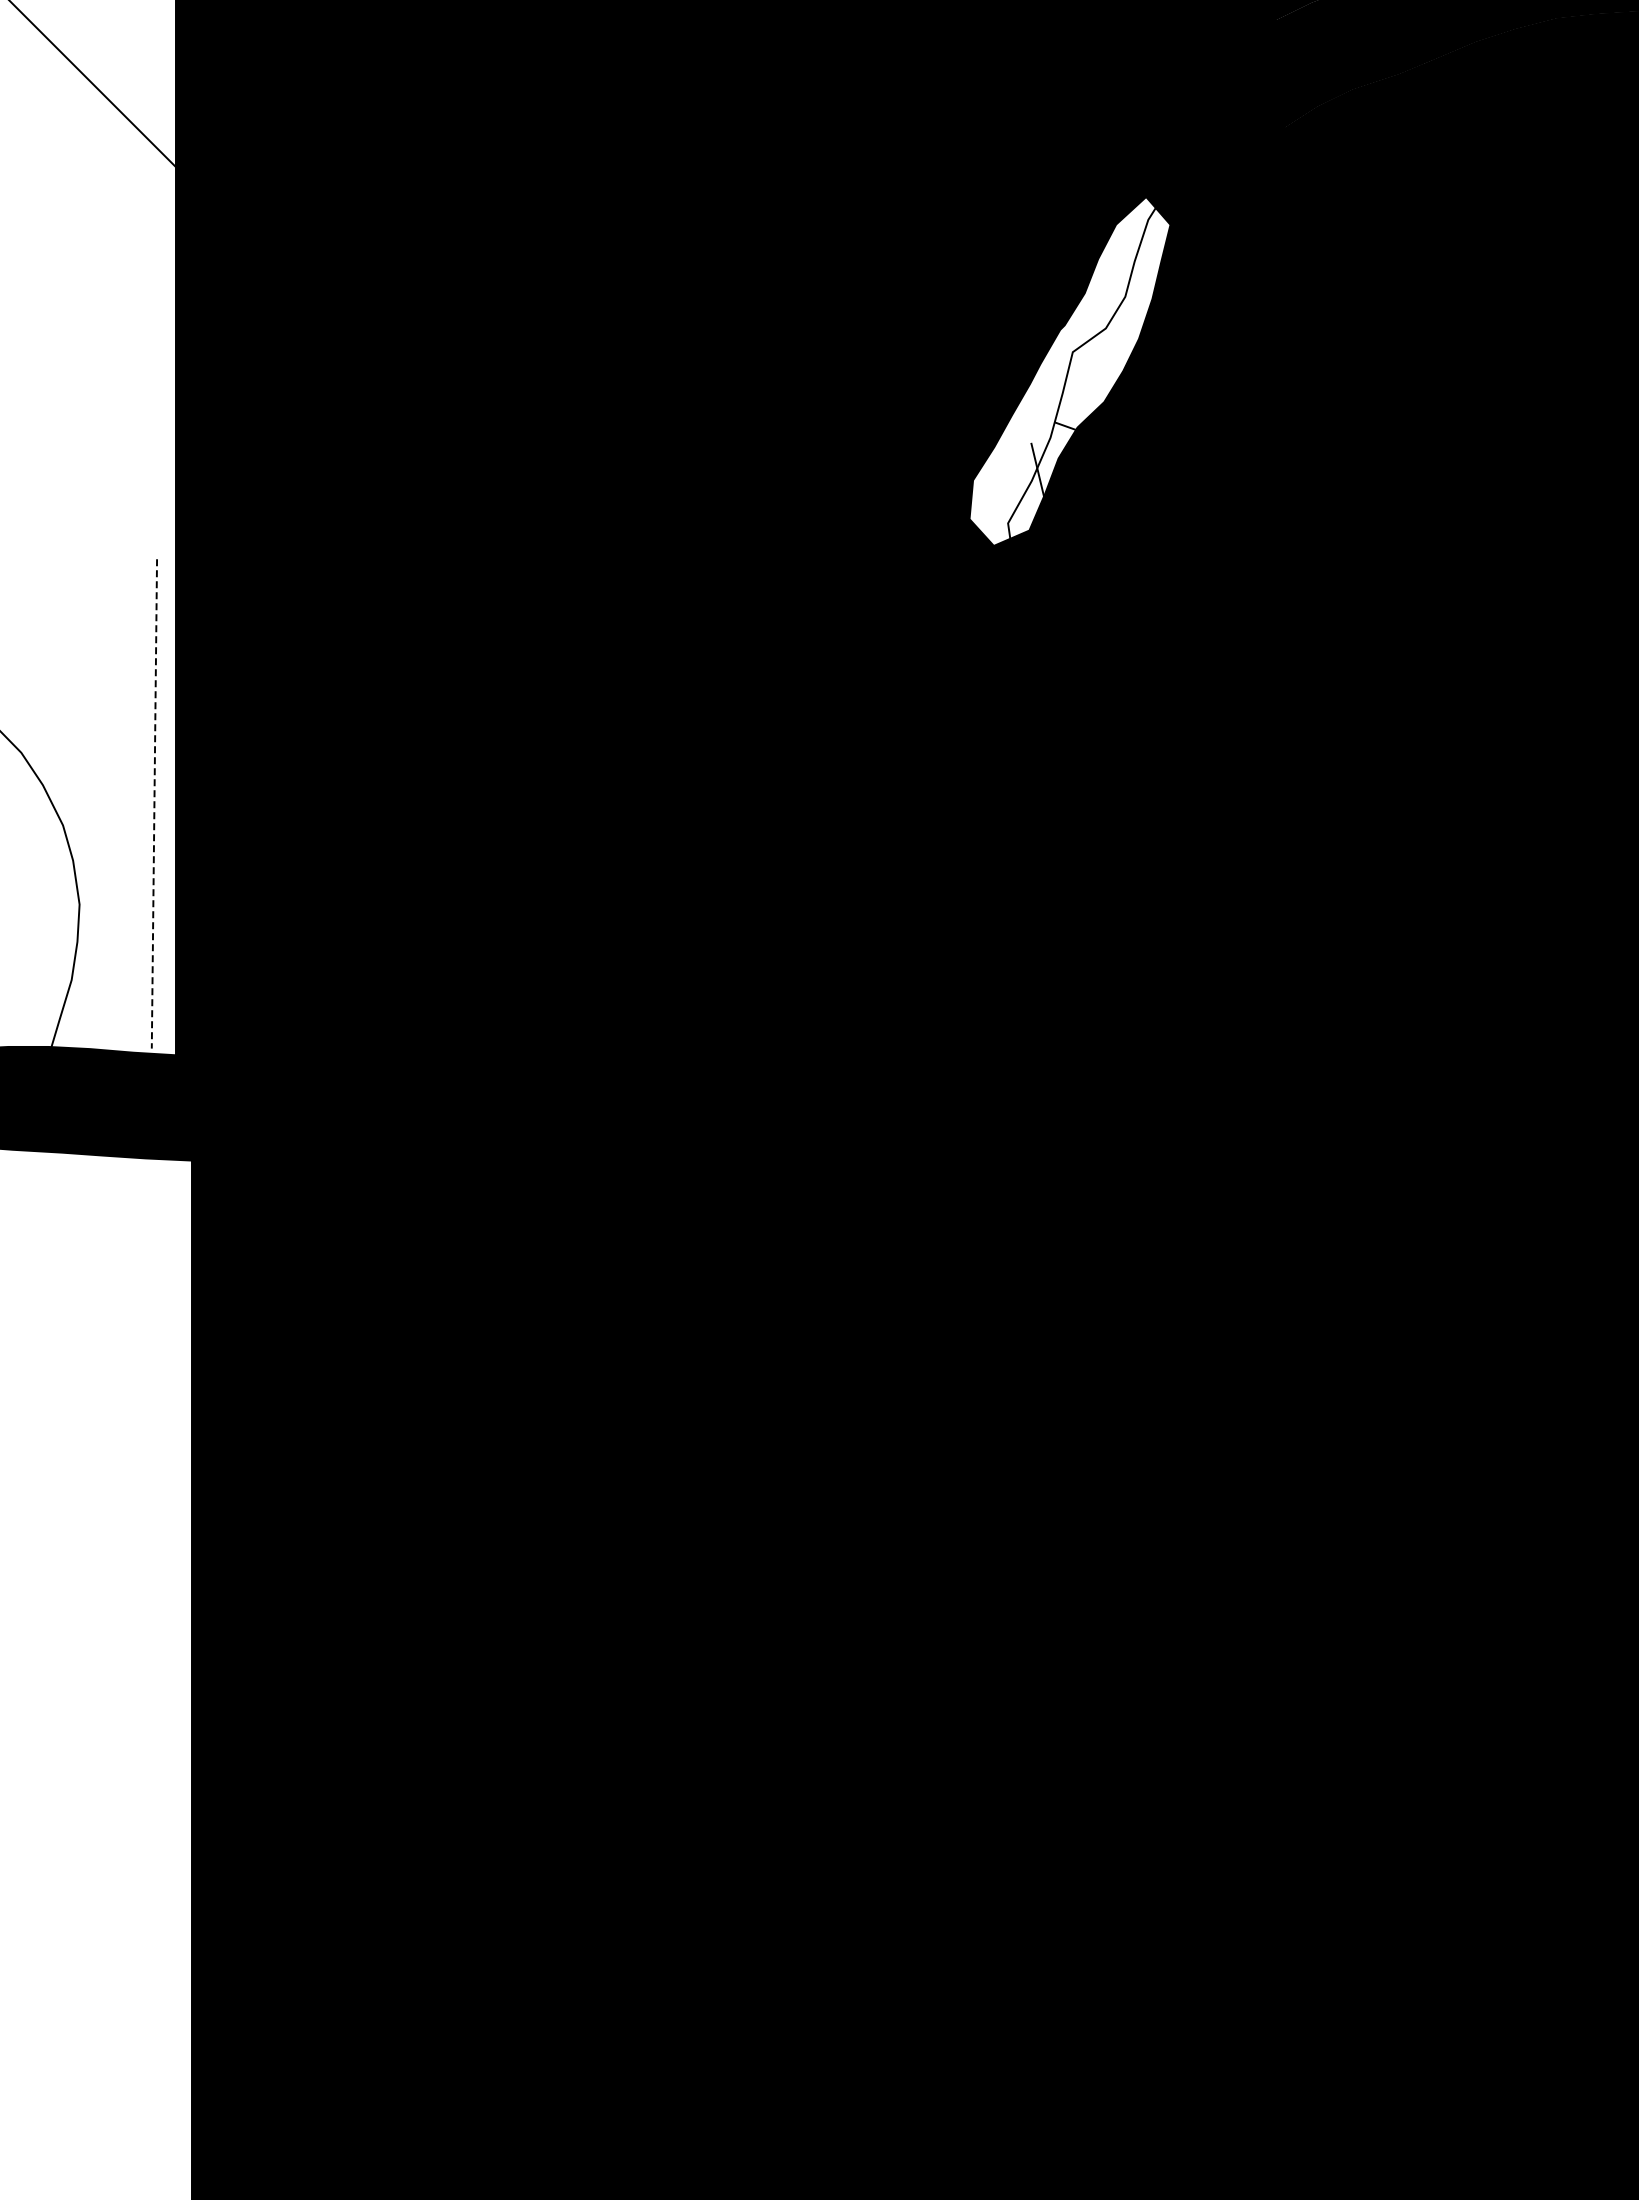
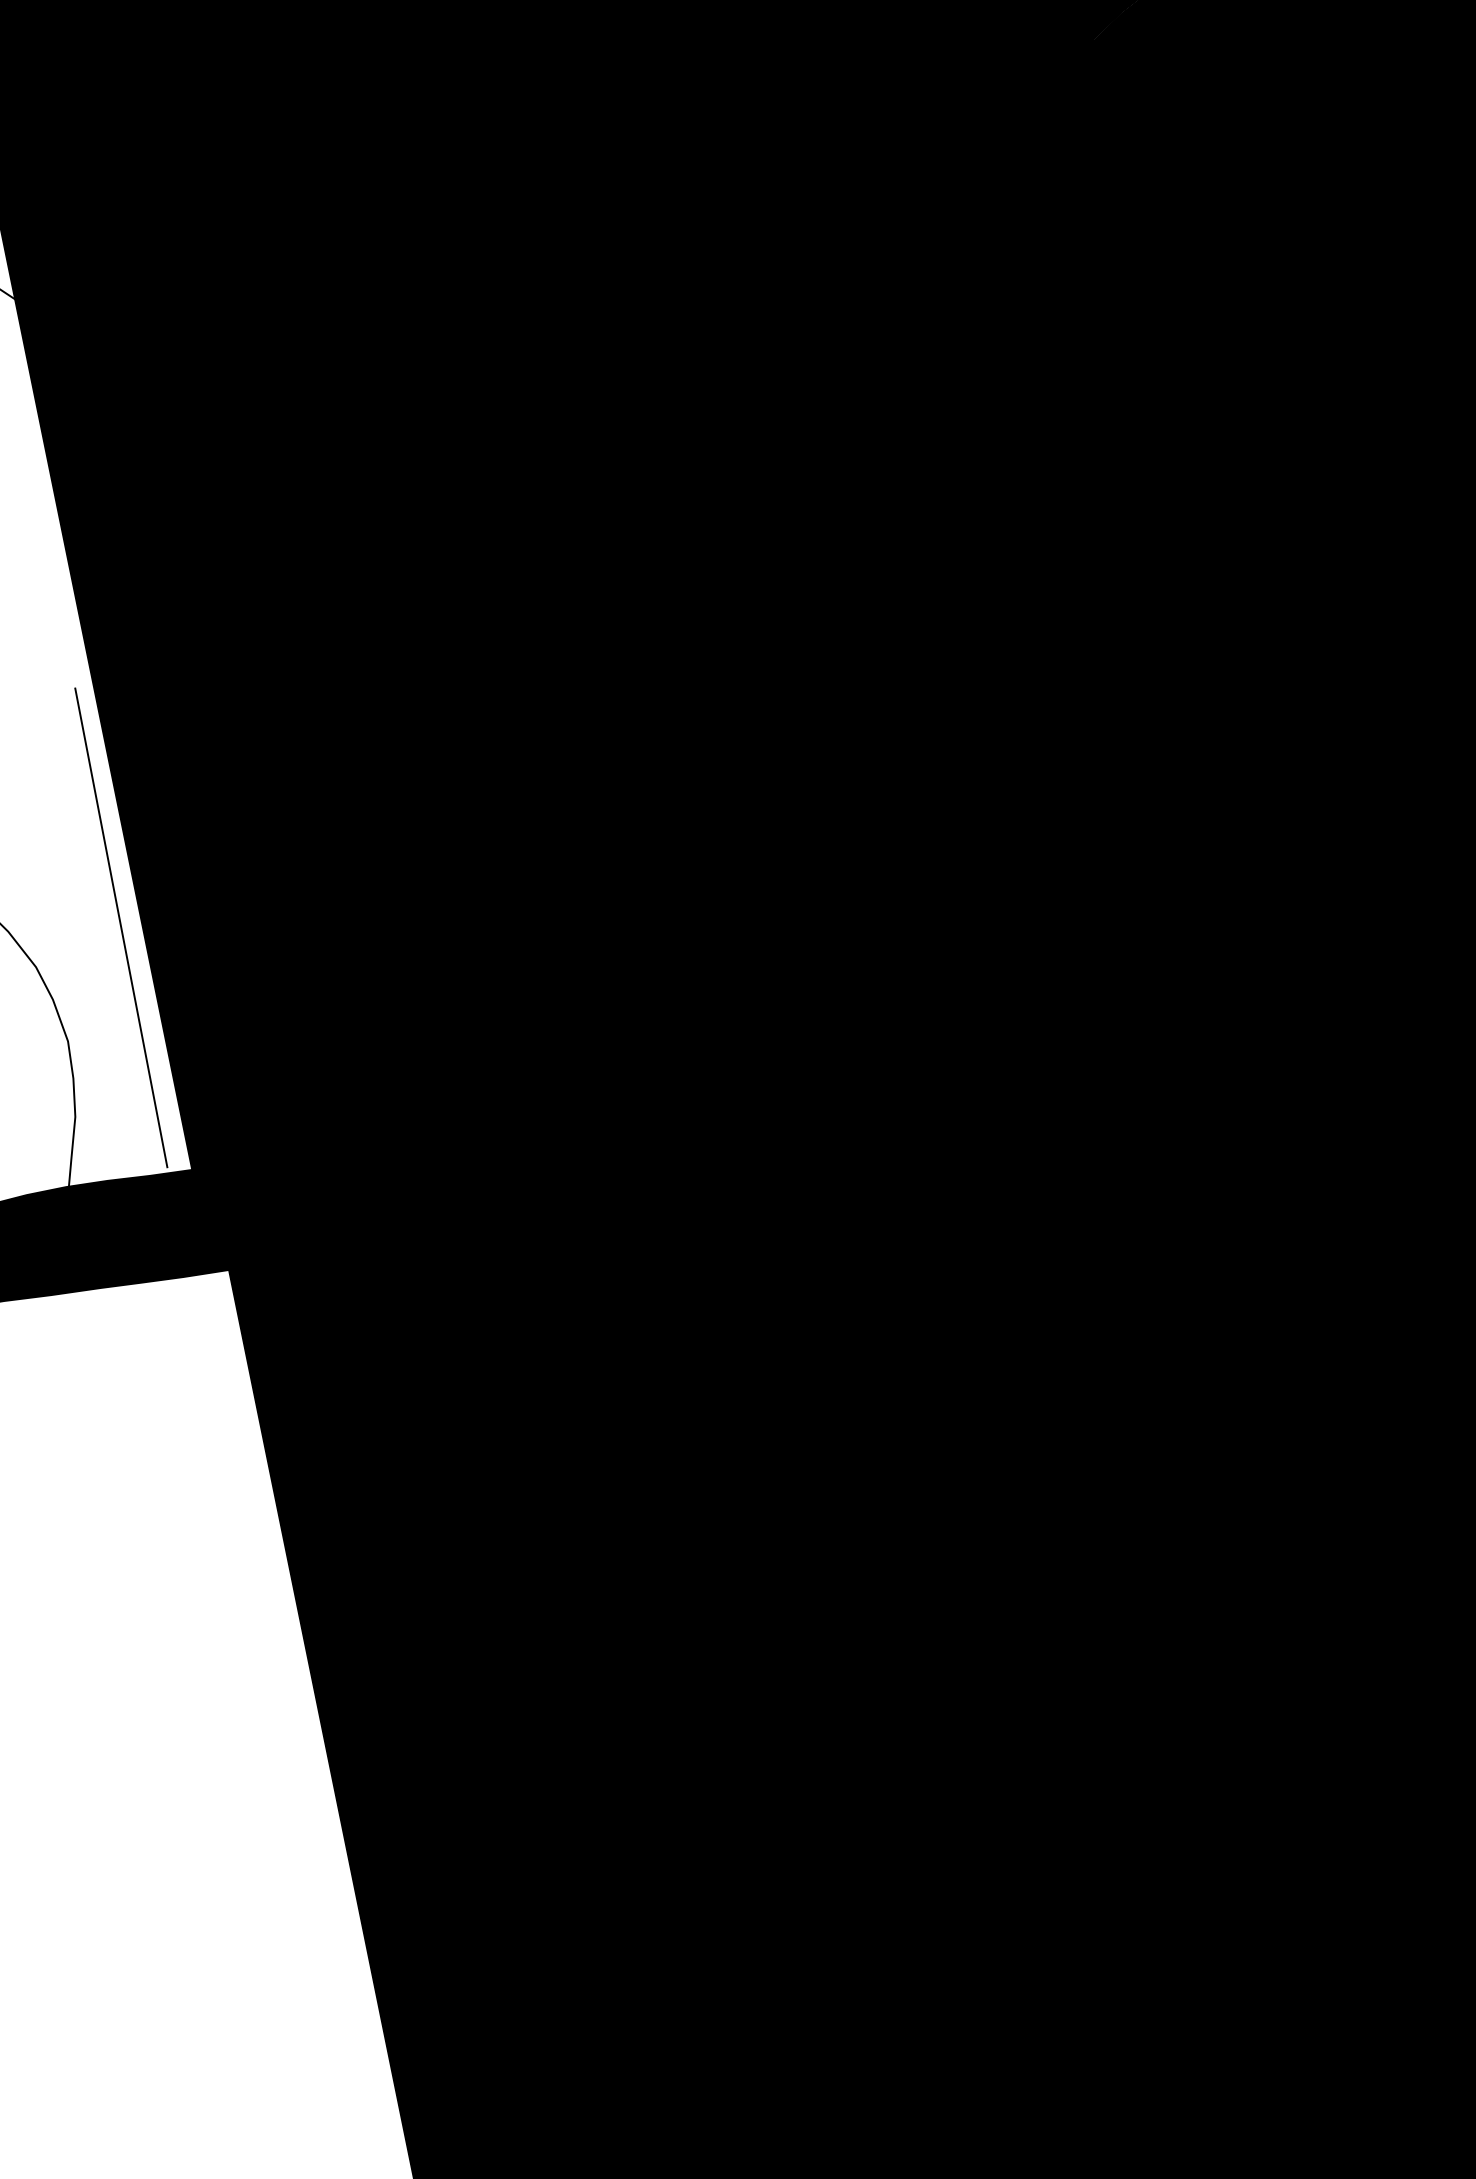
fill: (1069, 370) -> (931, 320), added
line: (154, 803) -> (121, 927), dashed -> solid

